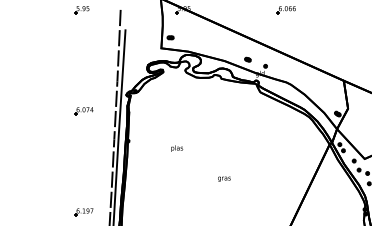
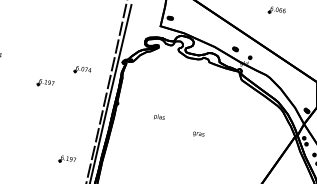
part: (45, 132) -> (45, 83), added
text: (224, 178) -> (198, 134), moved

